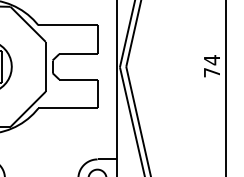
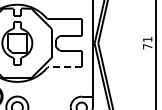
text: (211, 60) -> (147, 39), 74 -> 71
line: (67, 108) -> (64, 67), solid -> dashed

